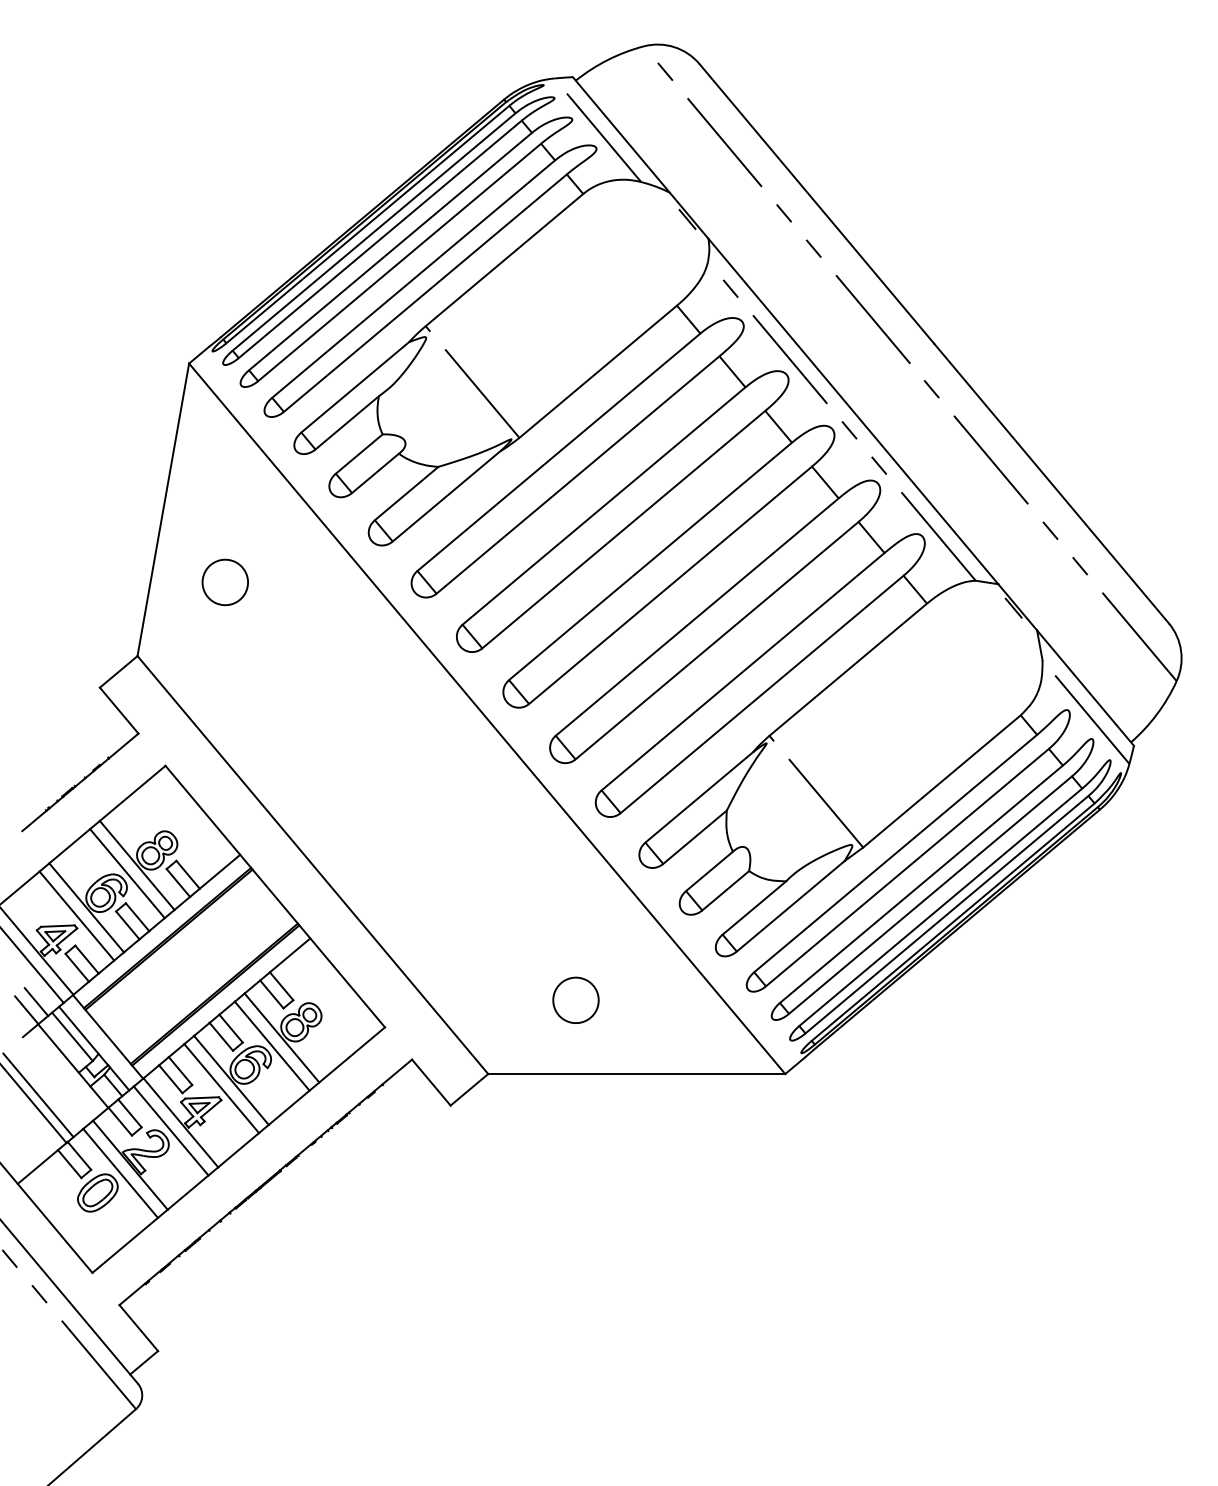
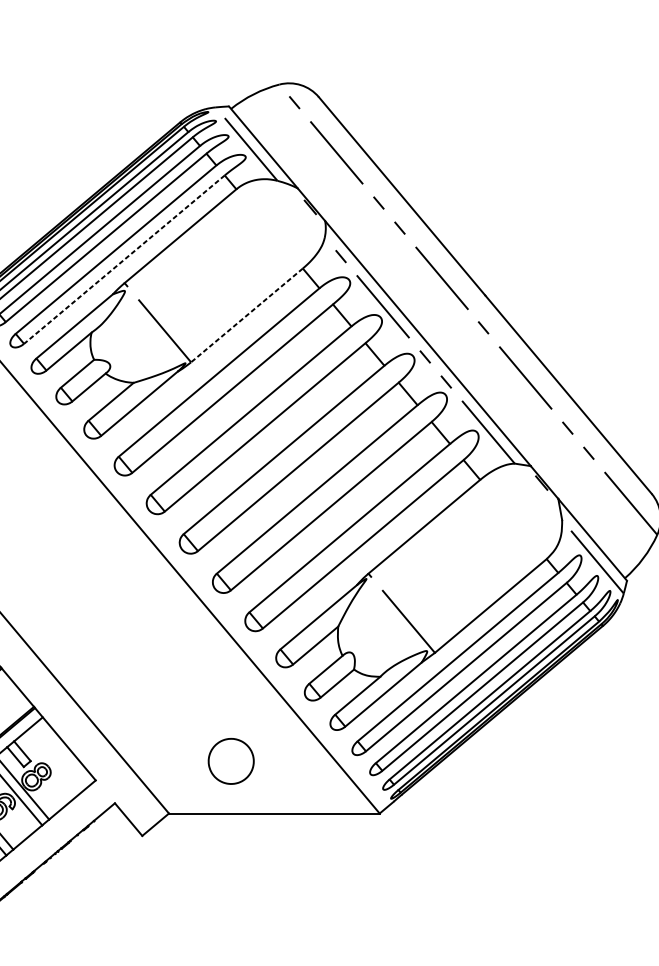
line: (425, 293) -> (124, 259), solid -> dashed
line: (598, 371) -> (247, 315), solid -> dashed
part: (575, 999) -> (230, 760), size x1.4

